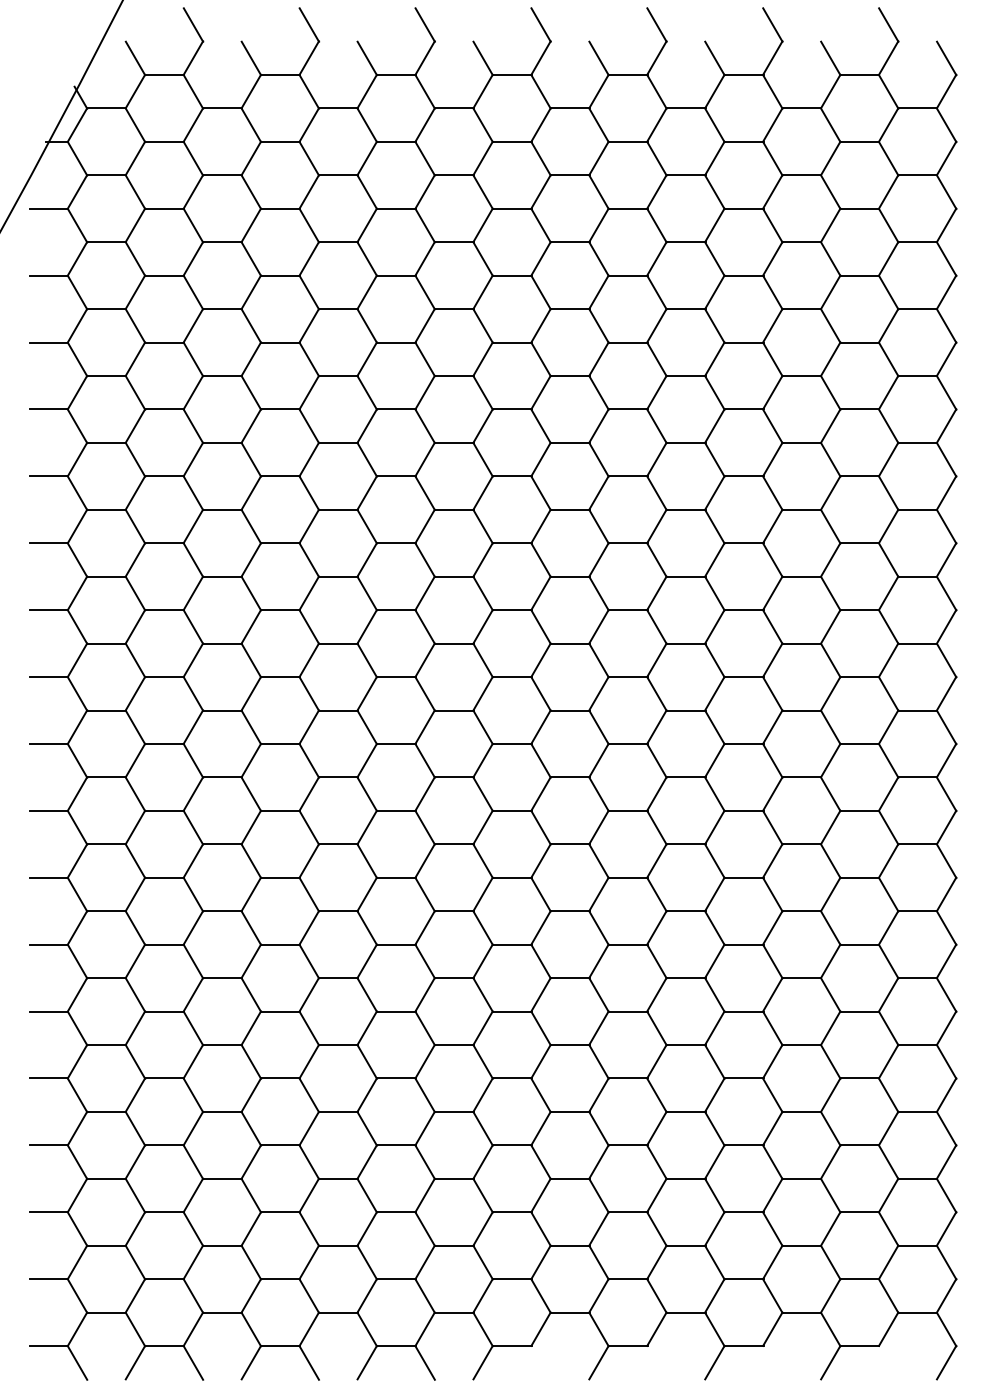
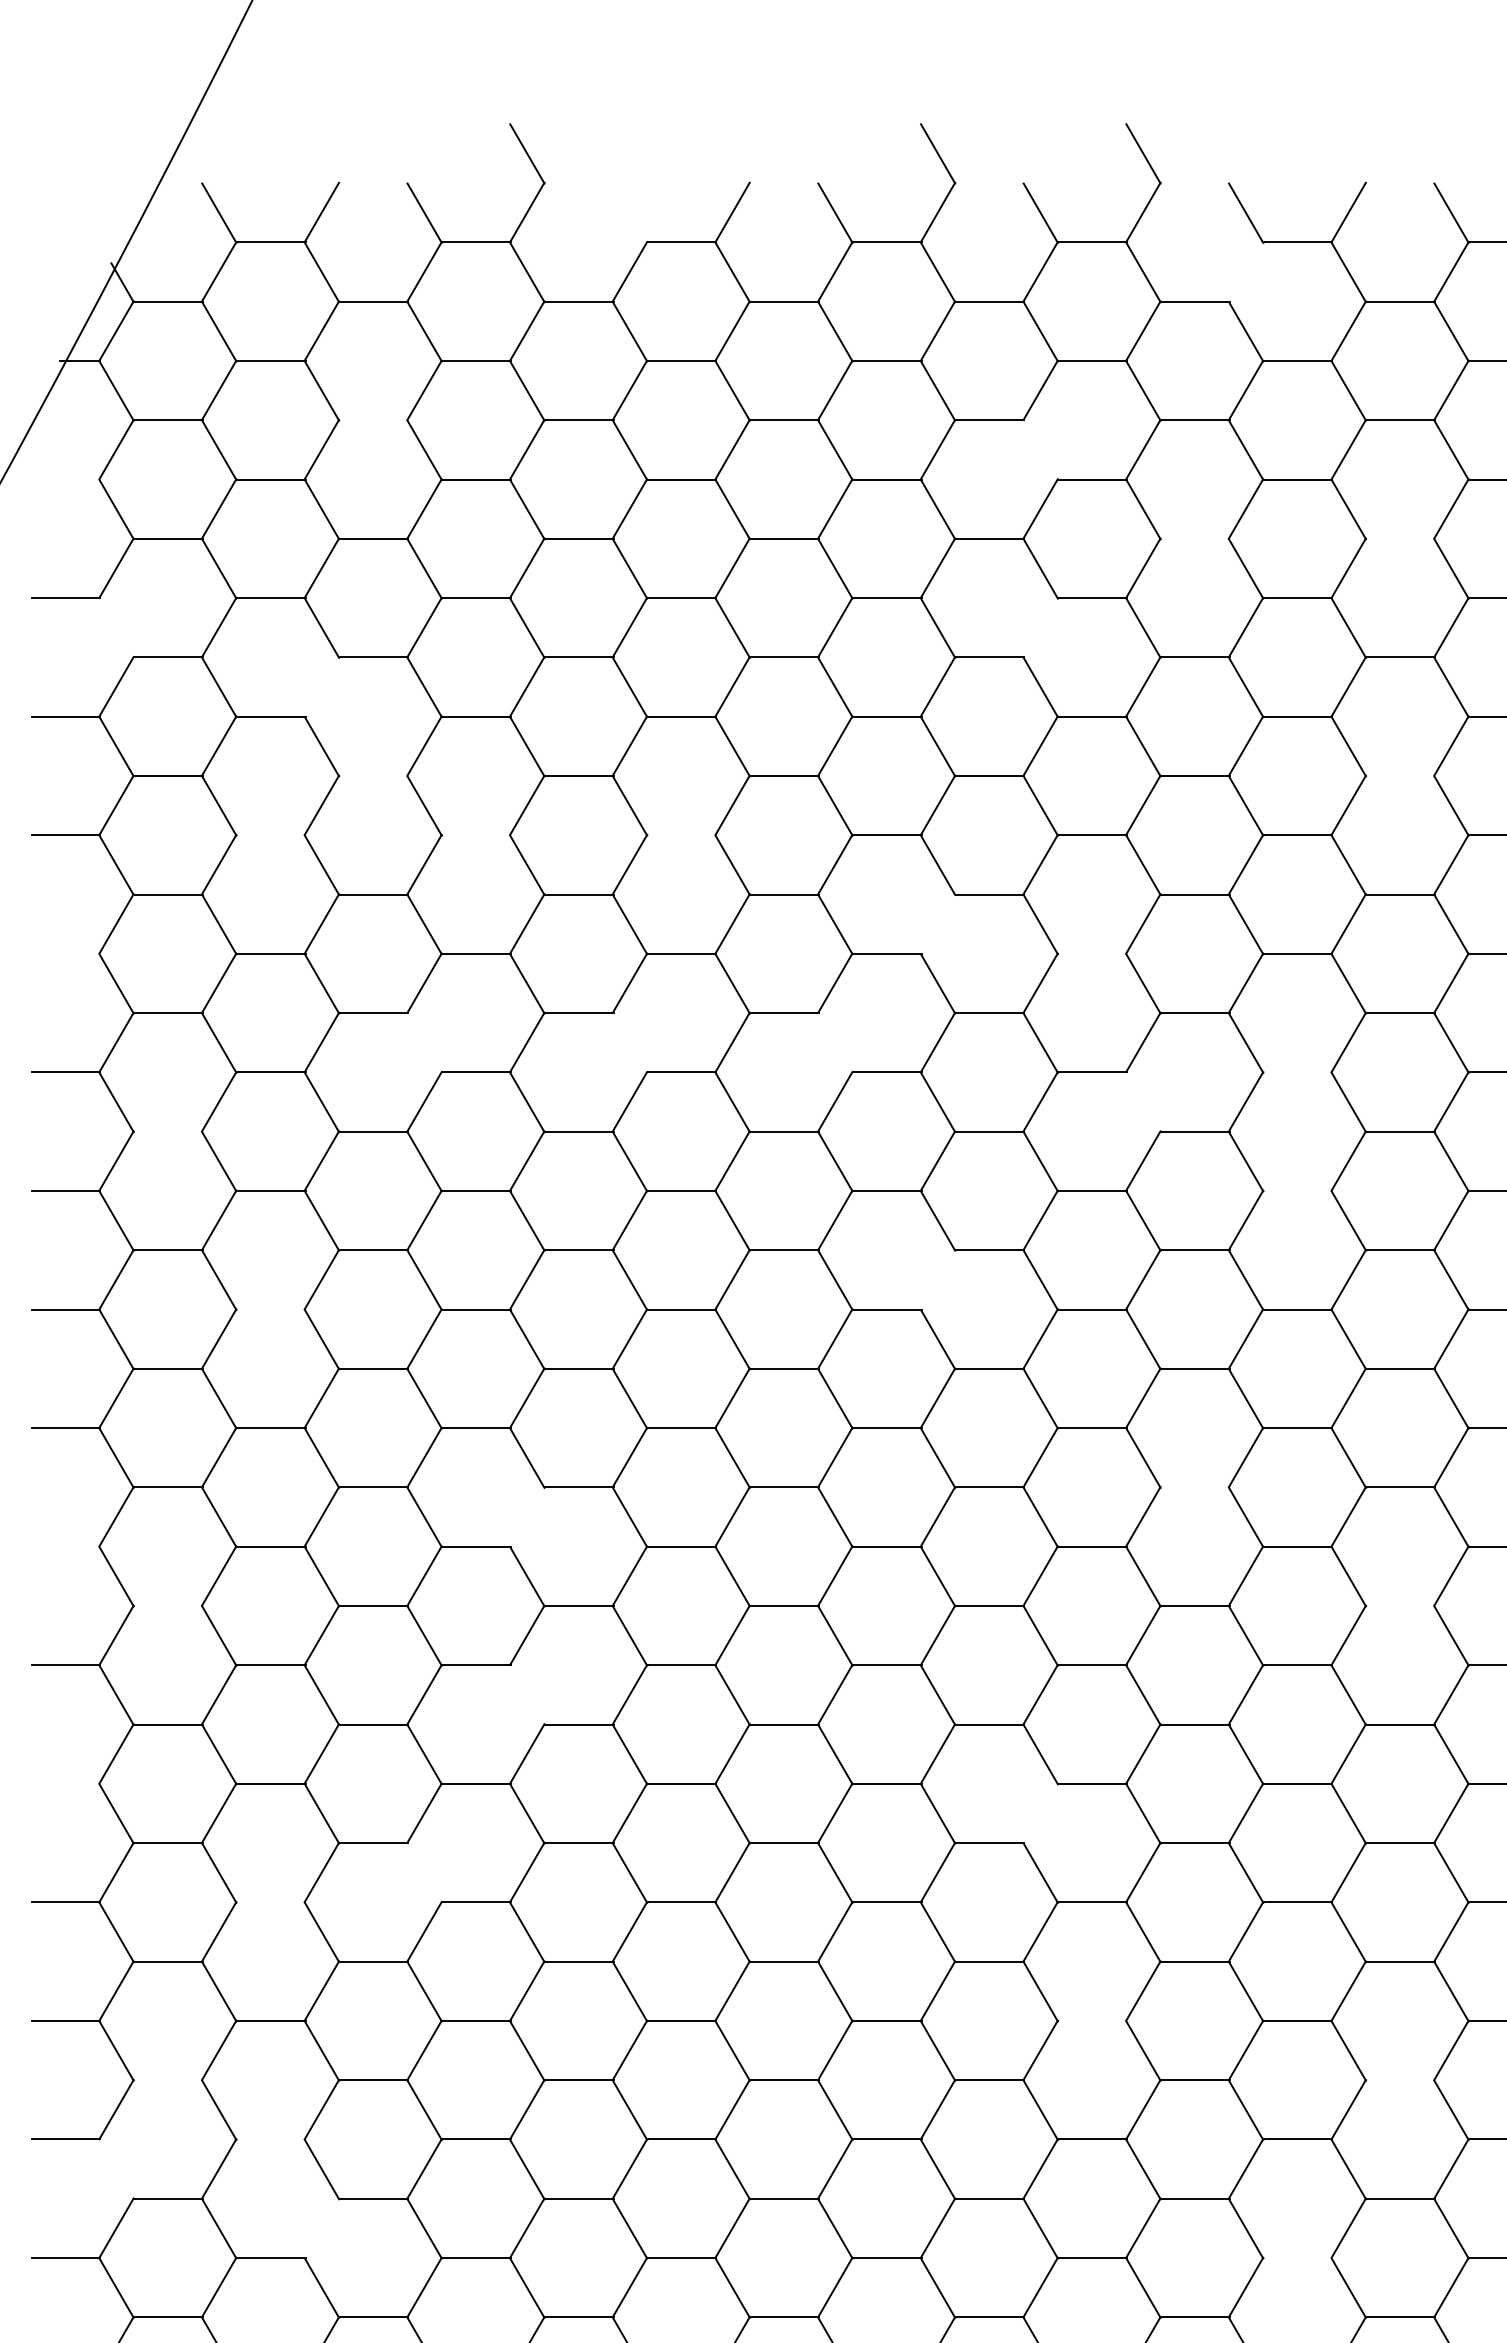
line: (193, 24) -> (322, 152), removed
line: (424, 24) -> (731, 152), removed
line: (772, 24) -> (1348, 152), removed
line: (366, 58) -> (628, 213), removed
line: (714, 91) -> (1245, 271), removed
line: (222, 175) -> (373, 420), removed
line: (598, 192) -> (1039, 450), removed
line: (48, 208) -> (65, 479), removed
line: (685, 242) -> (1194, 539), removed
line: (801, 242) -> (1399, 539), removed
line: (598, 291) -> (1039, 626), removed
line: (77, 292) -> (116, 627), removed
line: (193, 325) -> (322, 686), removed
line: (222, 376) -> (373, 776), removed
line: (801, 376) -> (1399, 776), removed
line: (164, 409) -> (270, 835), removed
line: (280, 409) -> (476, 835), removed
line: (396, 409) -> (681, 835), removed
line: (540, 459) -> (937, 923), removed
line: (48, 476) -> (65, 954), removed
line: (628, 476) -> (1093, 954), removed
line: (251, 526) -> (424, 1042), removed
line: (366, 526) -> (628, 1042), removed
line: (482, 526) -> (834, 1042), removed
line: (743, 543) -> (1296, 1072), removed
line: (656, 559) -> (1142, 1101), removed
line: (106, 576) -> (167, 1131), removed
line: (743, 610) -> (1296, 1191), removed
line: (540, 659) -> (937, 1278), removed
line: (164, 677) -> (270, 1310), removed
line: (685, 777) -> (1194, 1487), removed
line: (308, 793) -> (525, 1515), removed
line: (48, 810) -> (65, 1546), removed
line: (106, 844) -> (167, 1606), removed
line: (801, 844) -> (1399, 1606), removed
line: (309, 894) -> (527, 1694), removed
line: (48, 944) -> (65, 1783), removed
line: (598, 960) -> (1039, 1811), removed
line: (251, 994) -> (424, 1872), removed
line: (164, 1011) -> (270, 1902), removed
line: (628, 1078) -> (1093, 2020), removed
line: (106, 1111) -> (167, 2079), removed
line: (801, 1111) -> (1399, 2079), removed
line: (164, 1145) -> (270, 2139), removed
line: (77, 1162) -> (116, 2169), removed
line: (193, 1195) -> (322, 2228), removed
line: (743, 1212) -> (1296, 2258), removed

